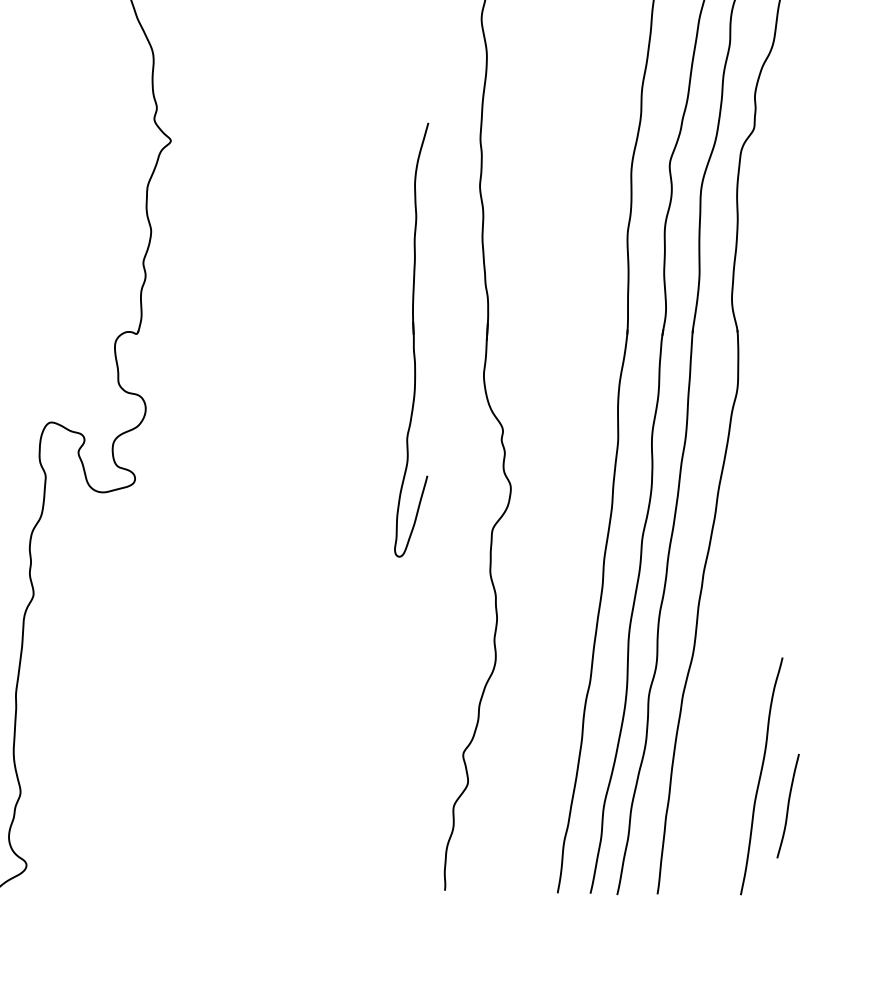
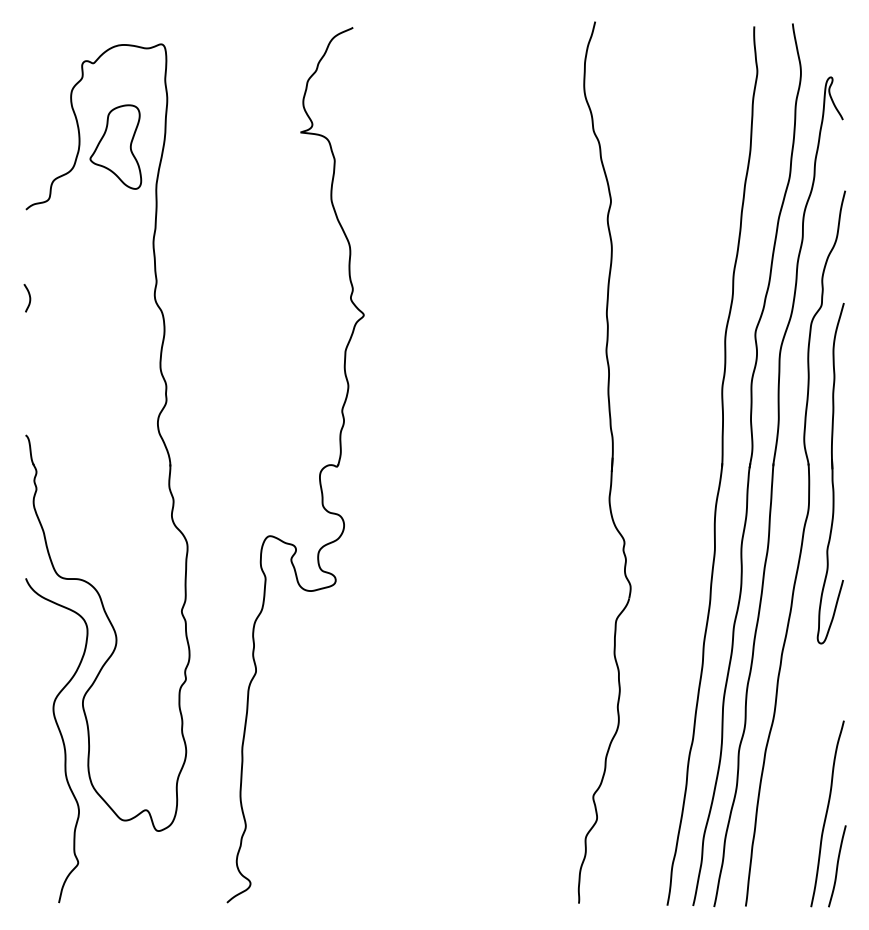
part: (411, 340) -> (830, 473), moved
curve: (788, 806) -> (837, 866), moved

